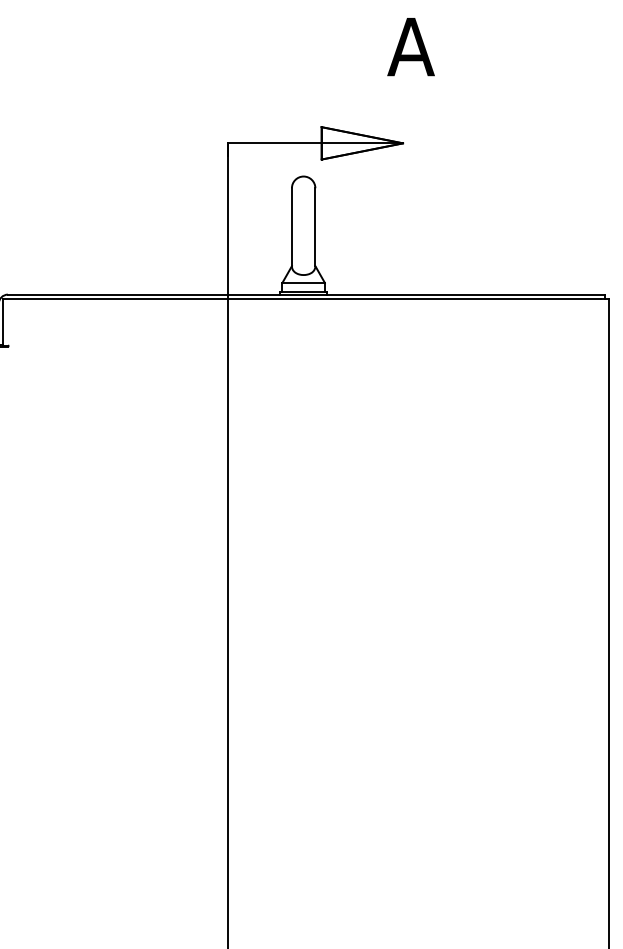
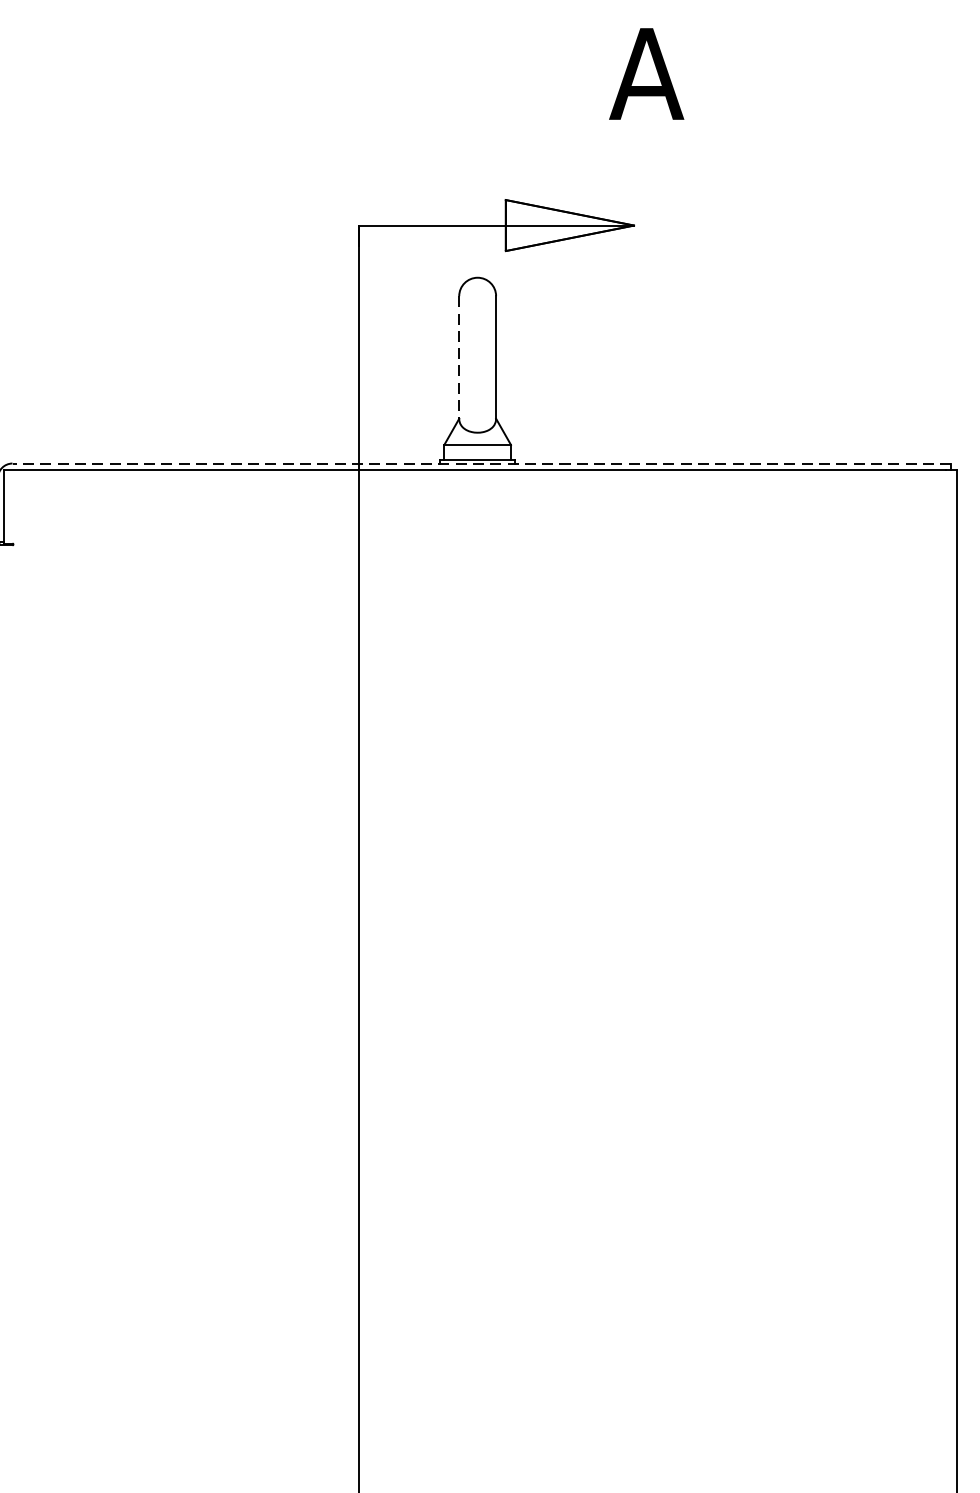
line: (291, 227) -> (458, 357), solid -> dashed
line: (305, 294) -> (480, 463), solid -> dashed

